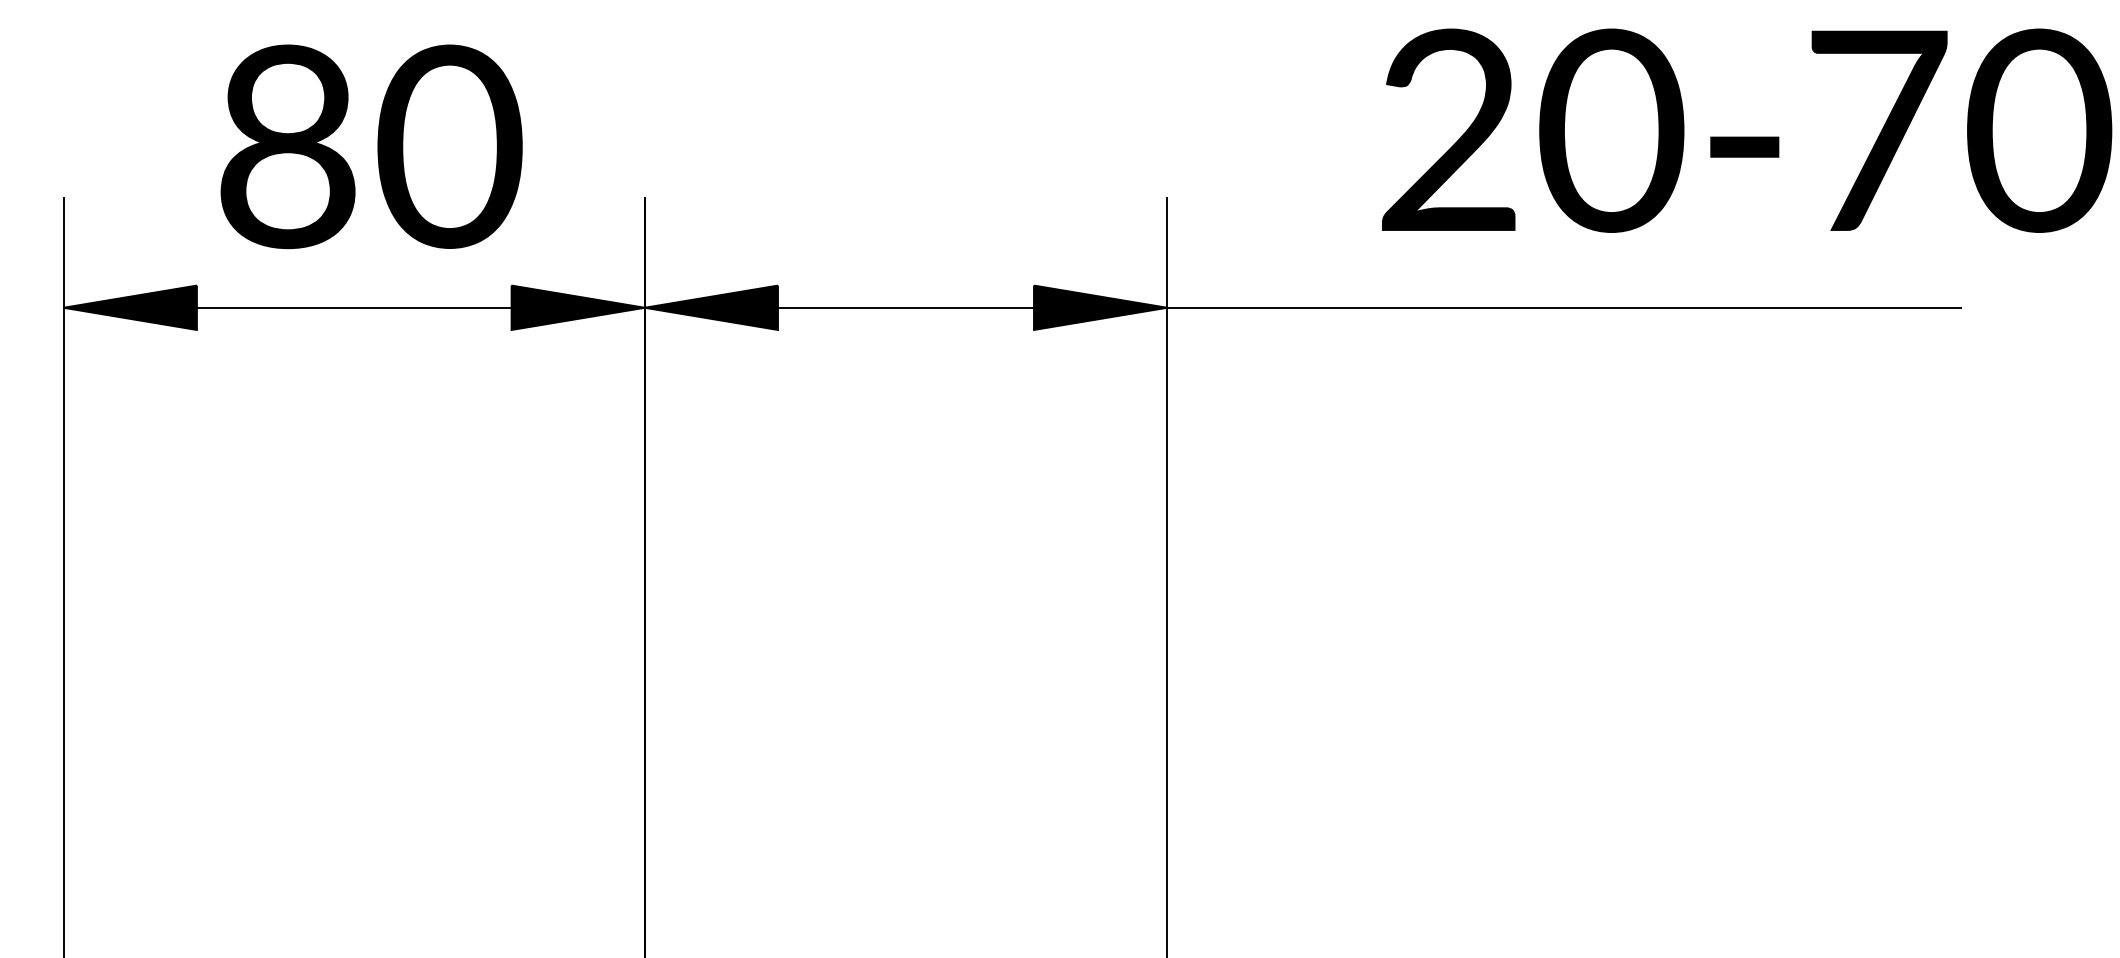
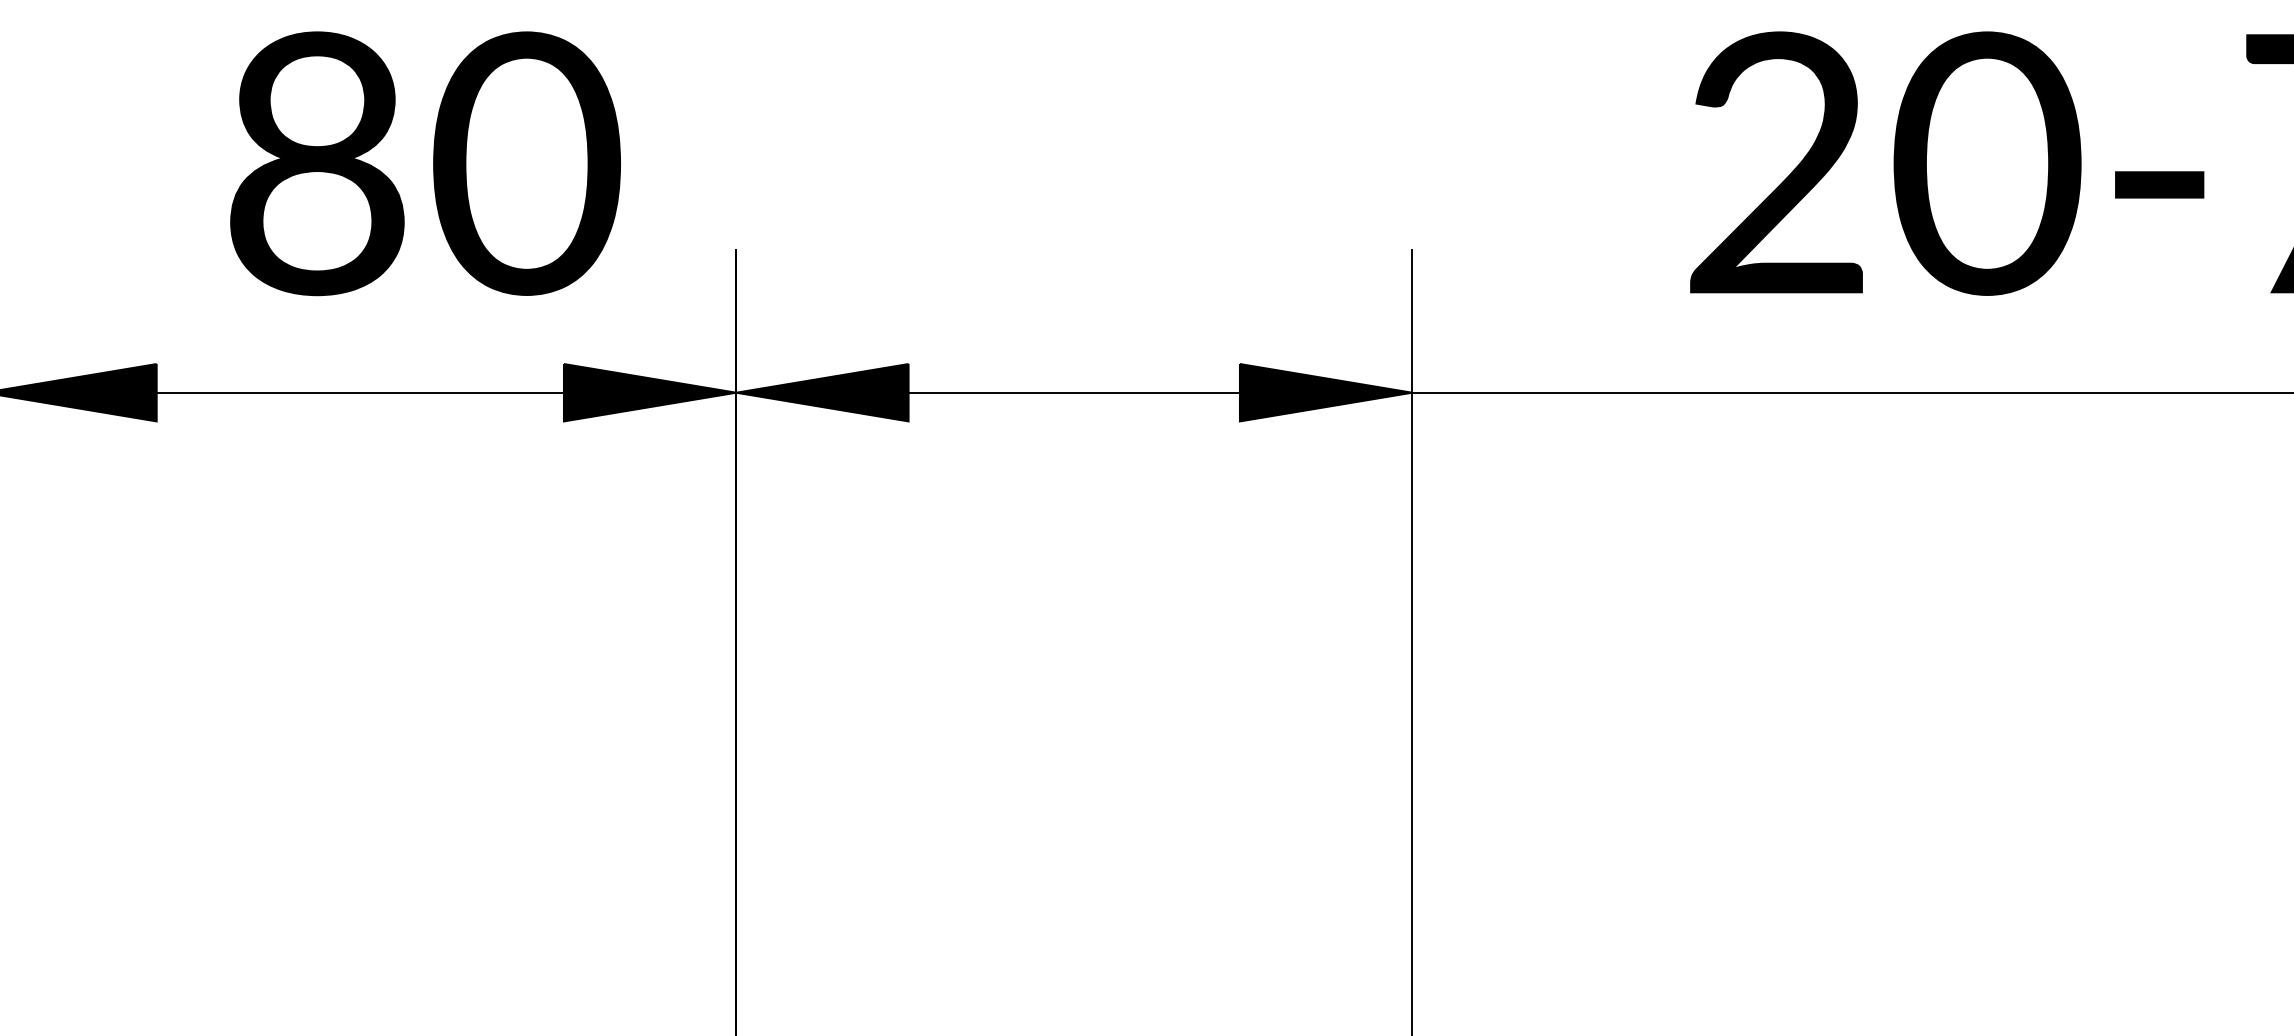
text: (371, 146) -> (425, 163), moved

